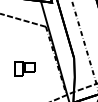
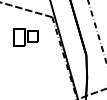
part: (24, 68) -> (26, 37), moved

